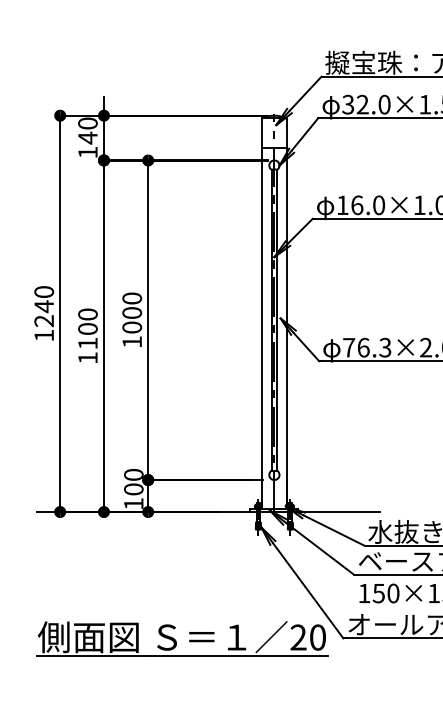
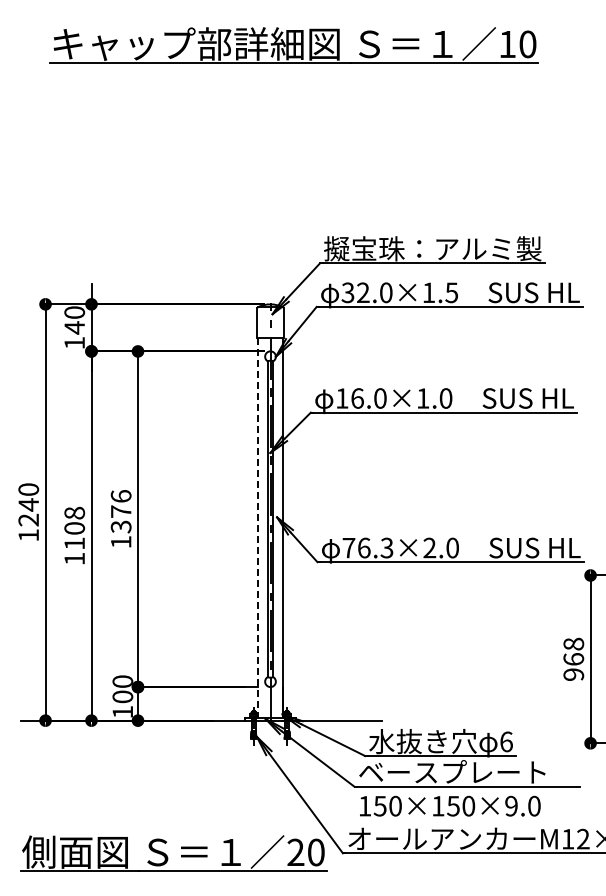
text: (131, 312) -> (120, 511), 1000 -> 1376
text: (87, 313) -> (74, 512), 1100 -> 1108
line: (262, 328) -> (257, 527), solid -> dashed

